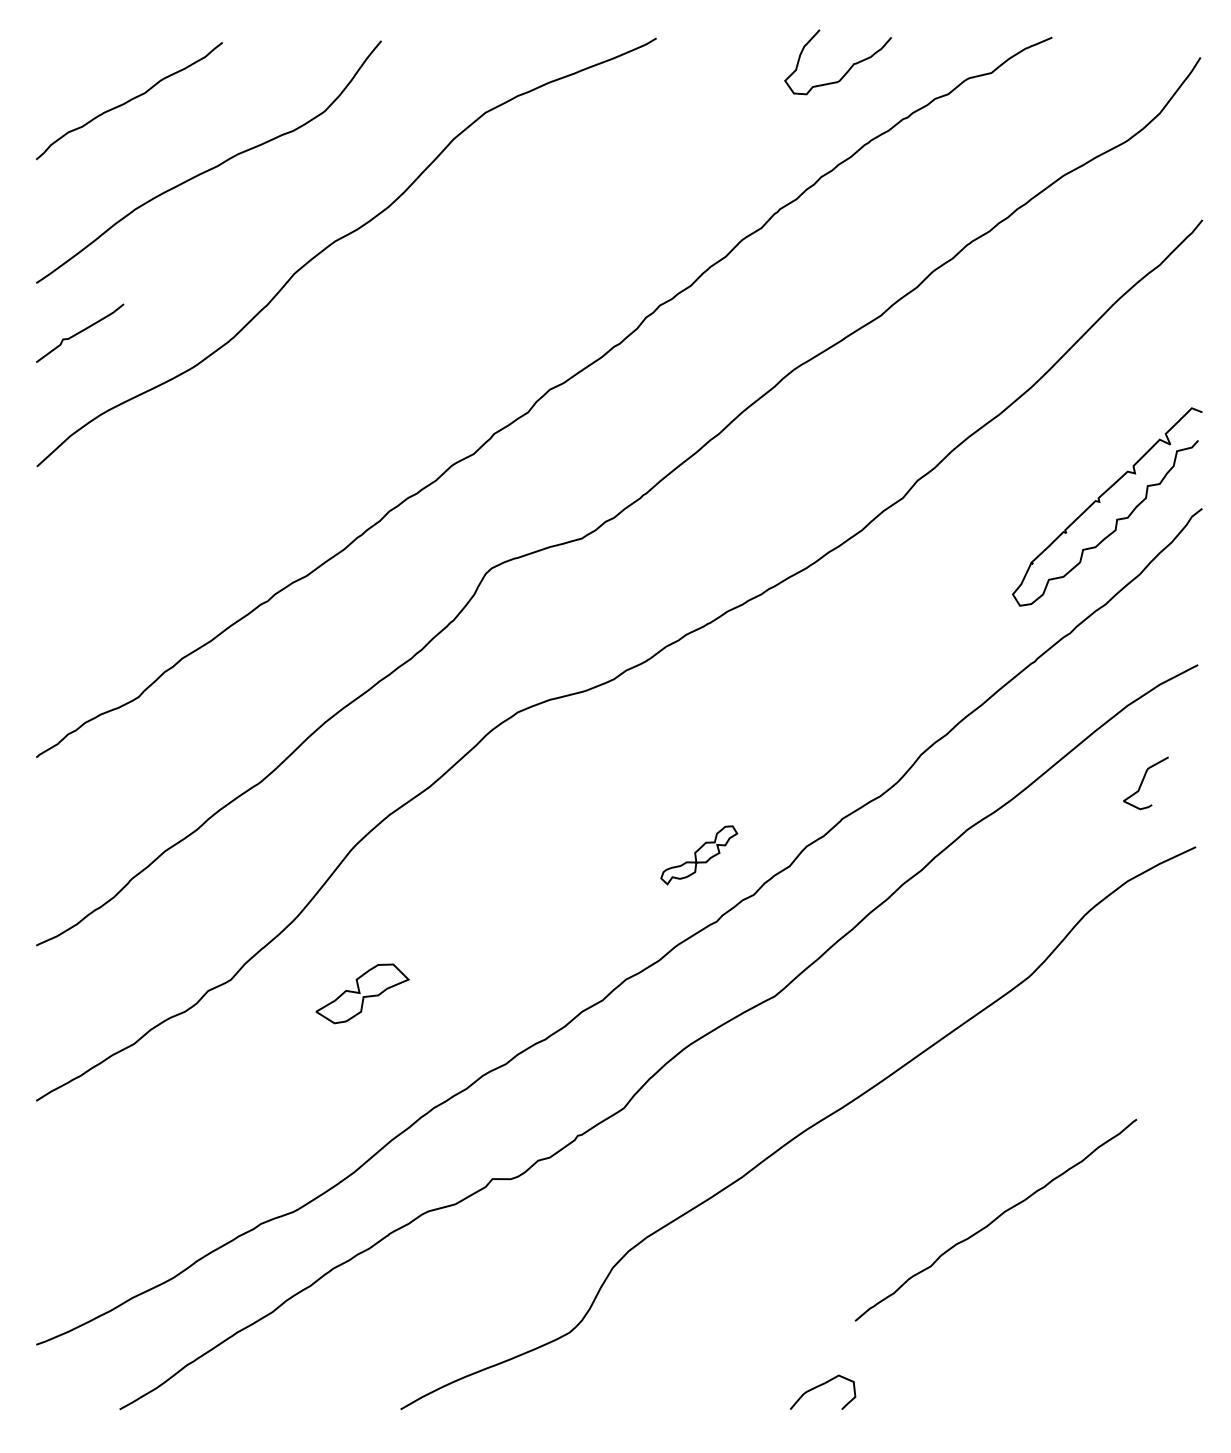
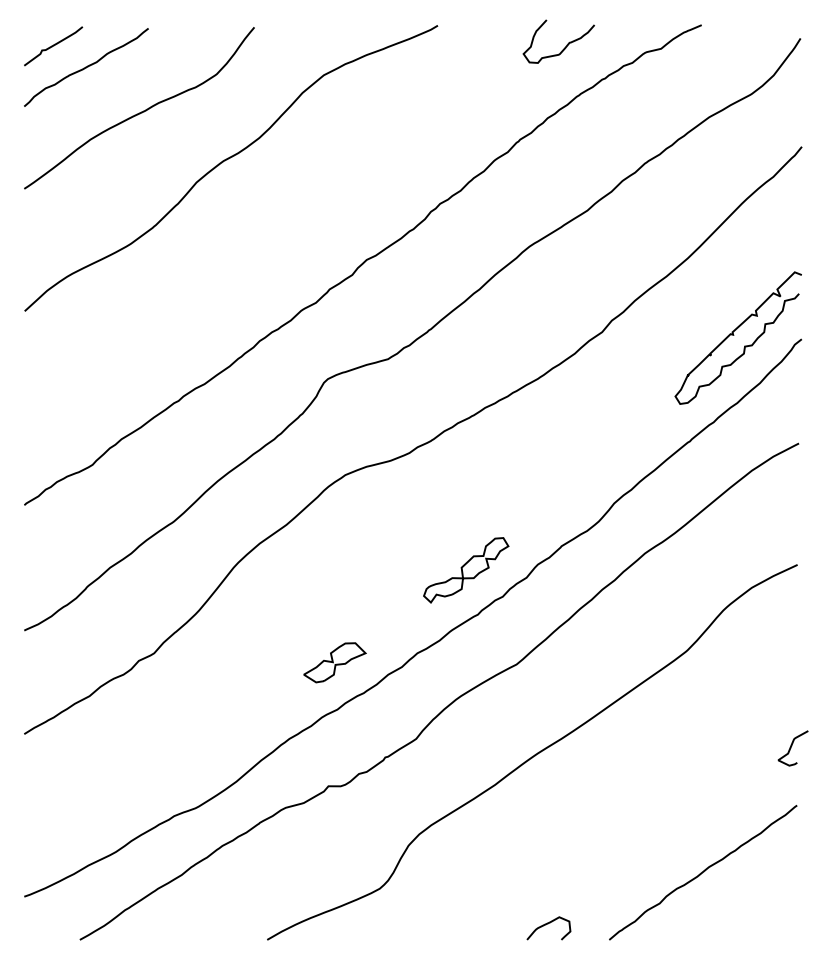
curve: (80, 333) -> (53, 46), moved
curve: (1143, 783) -> (791, 748), moved
part: (699, 855) -> (466, 570), size x1.67
part: (362, 993) -> (334, 662), moved
curve: (996, 1219) -> (703, 872), moved

